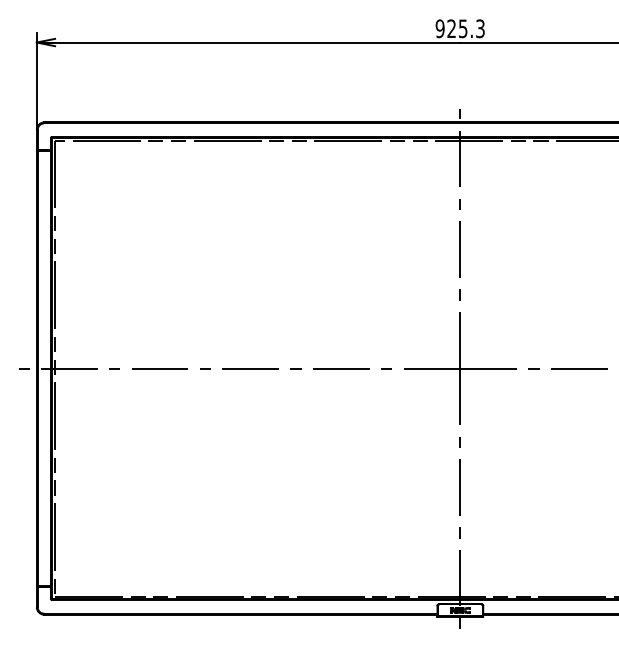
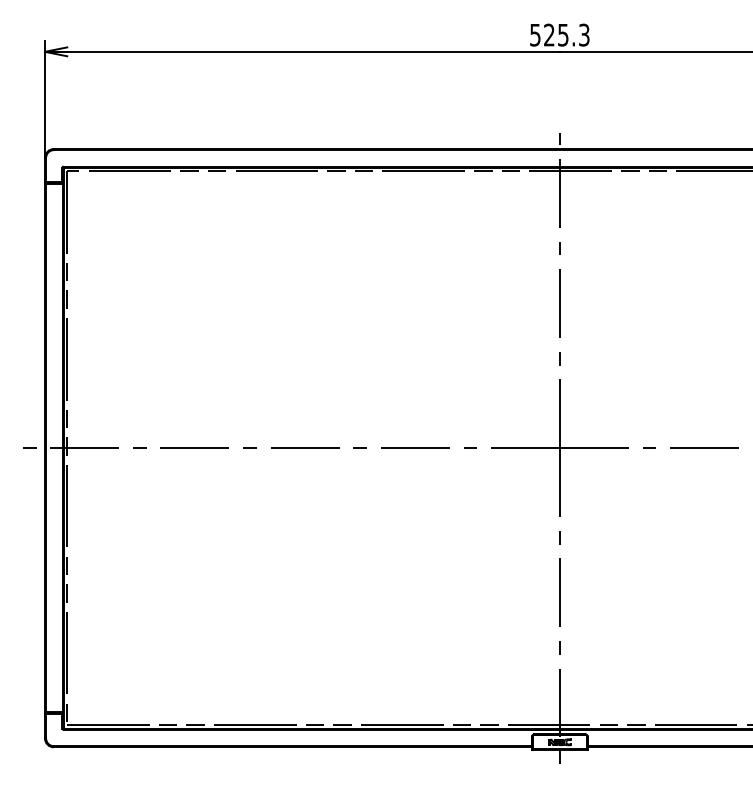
text: (439, 28) -> (534, 34), 925.3 -> 525.3

